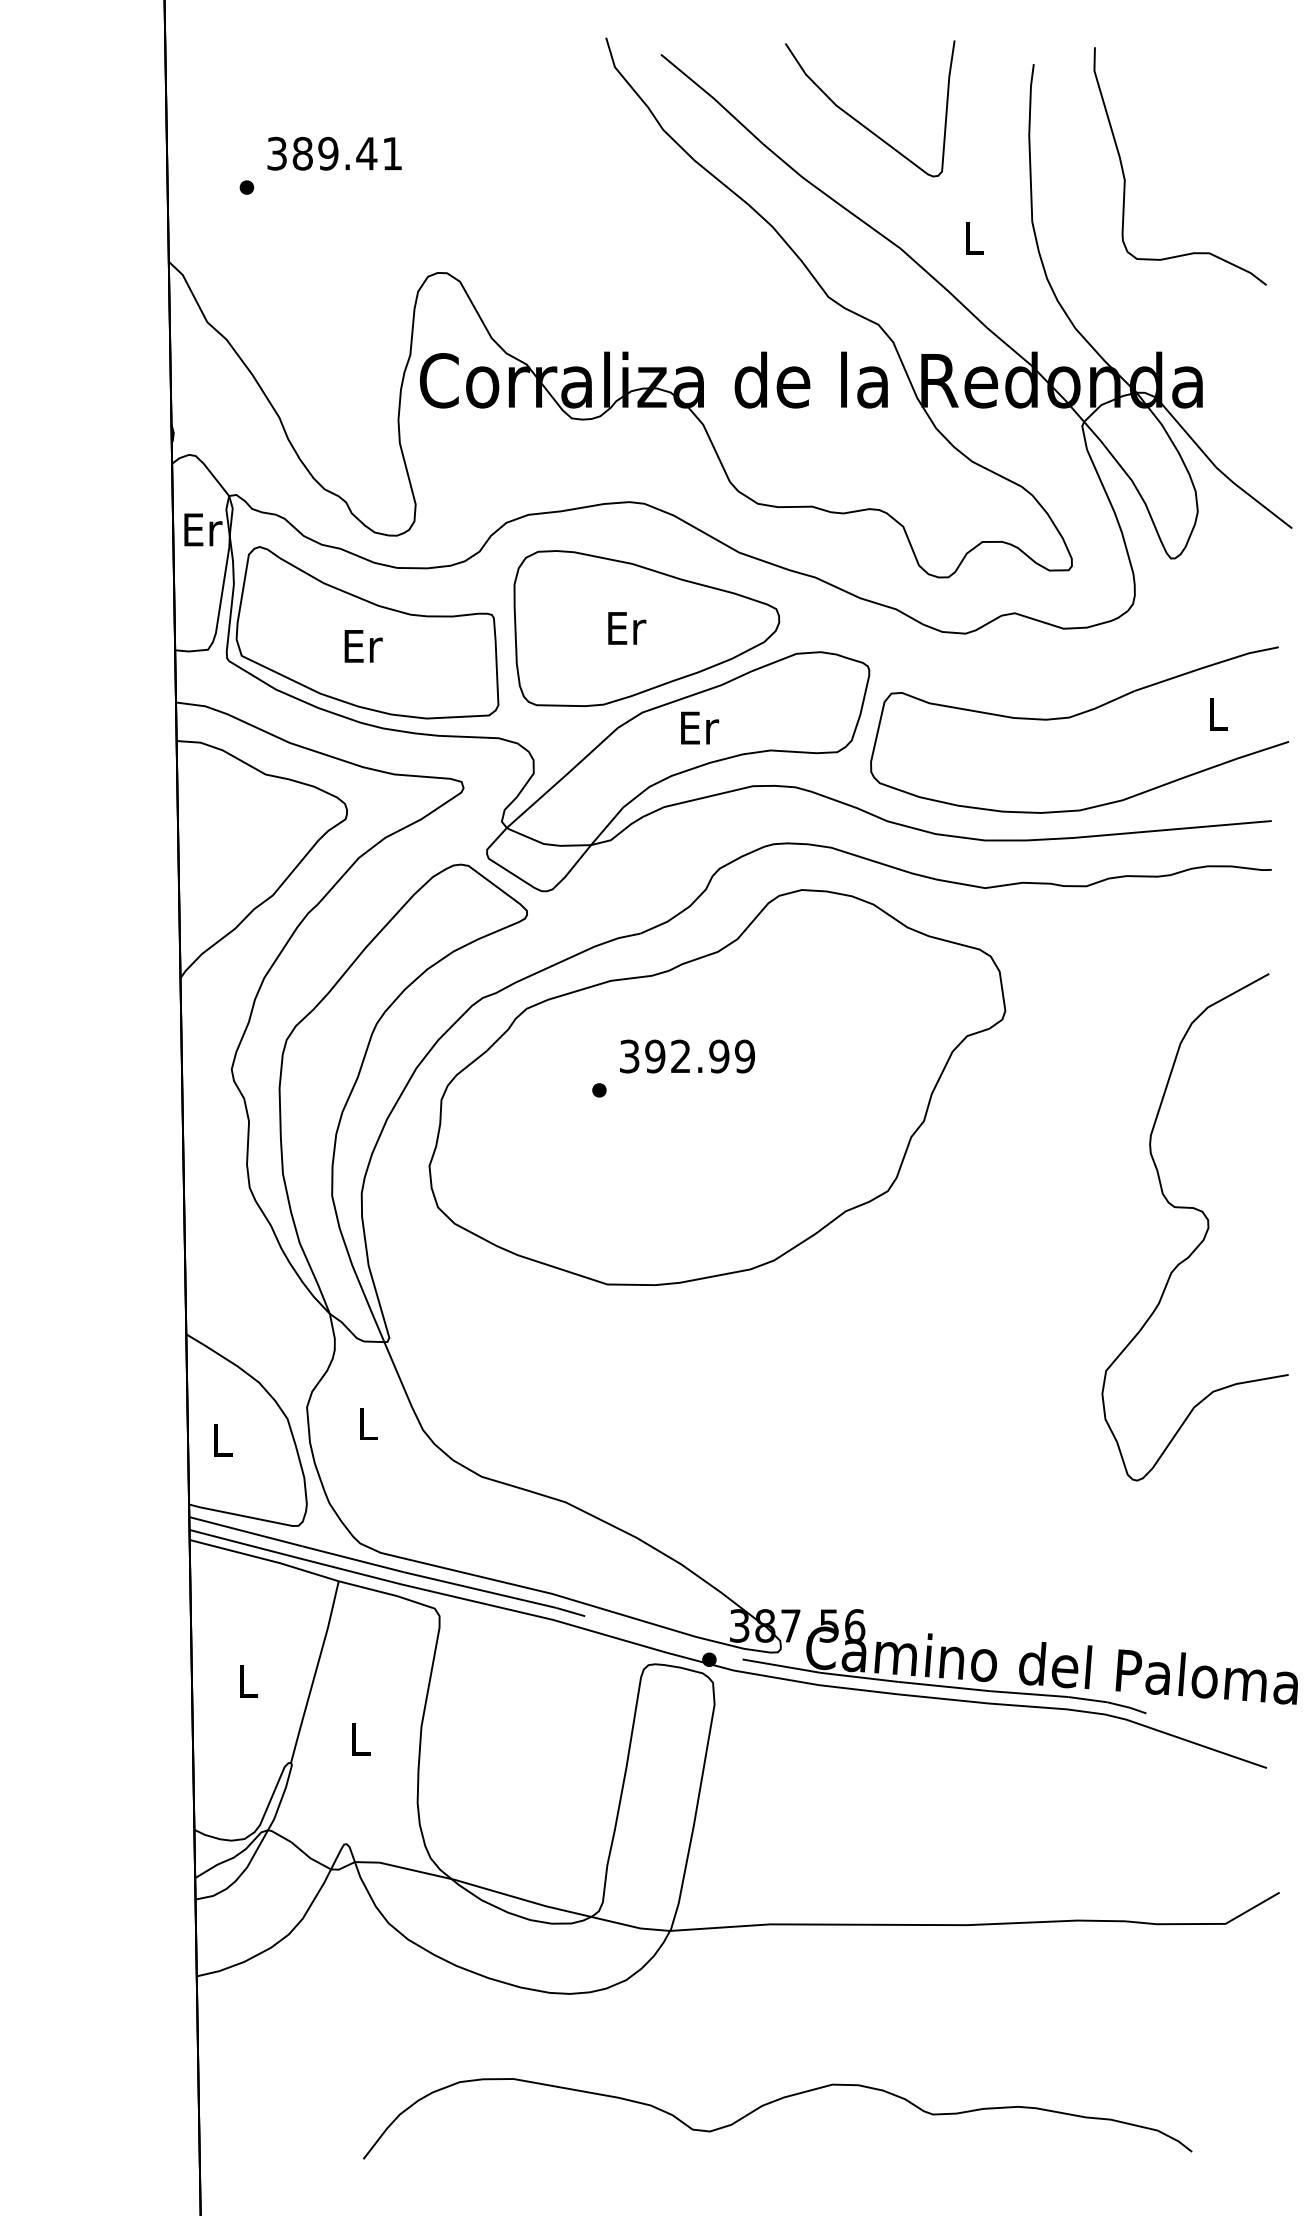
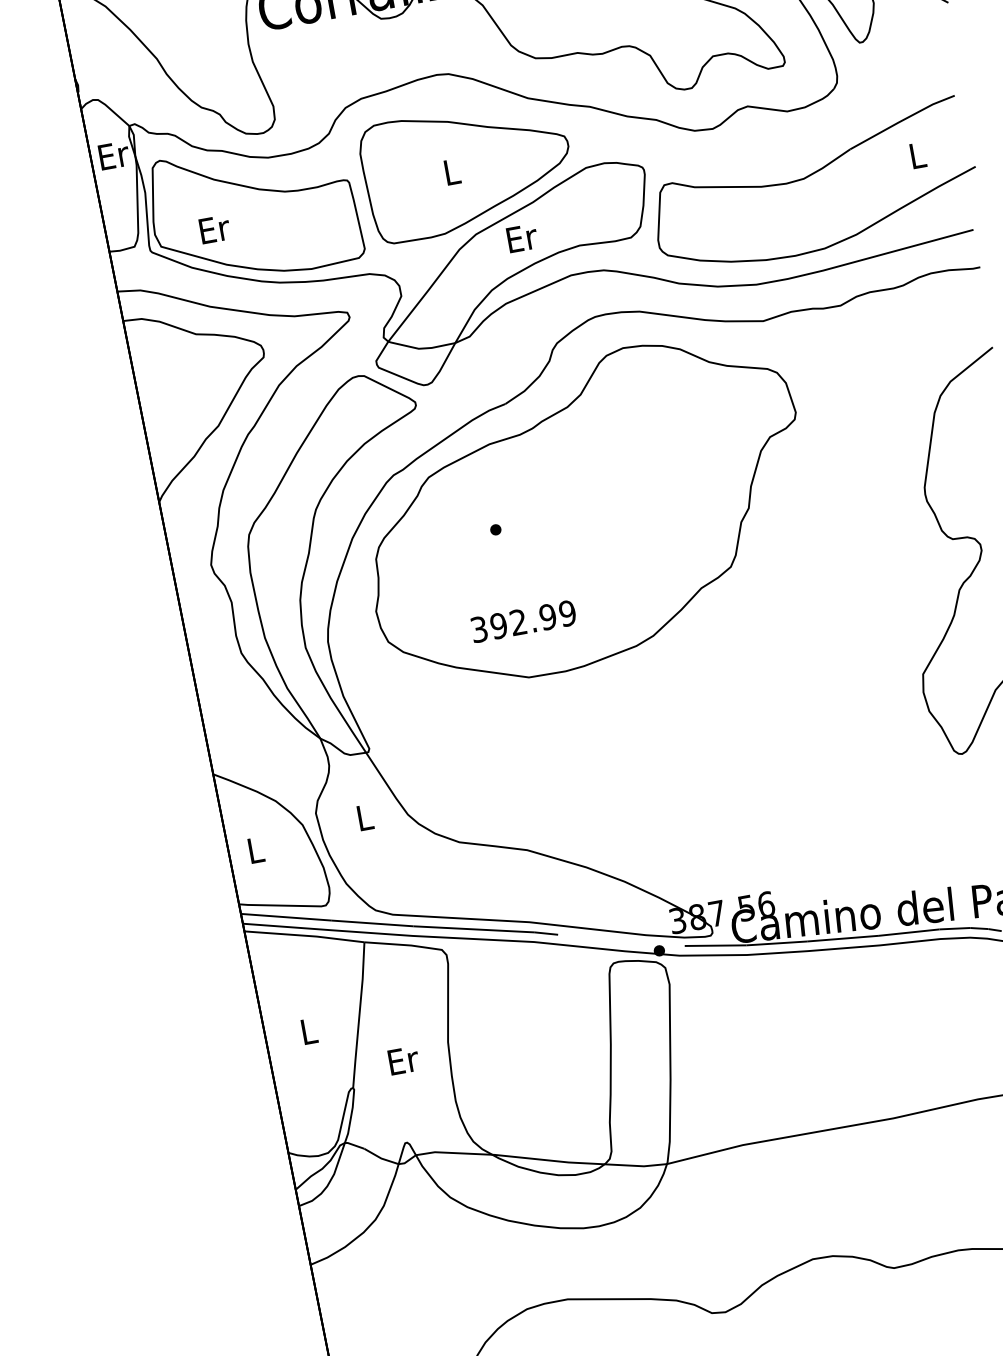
text: (627, 628) -> (453, 172), Er -> L
text: (363, 646) -> (214, 229), moved
text: (687, 1056) -> (523, 621), moved
text: (361, 1739) -> (403, 1060), L -> Er

